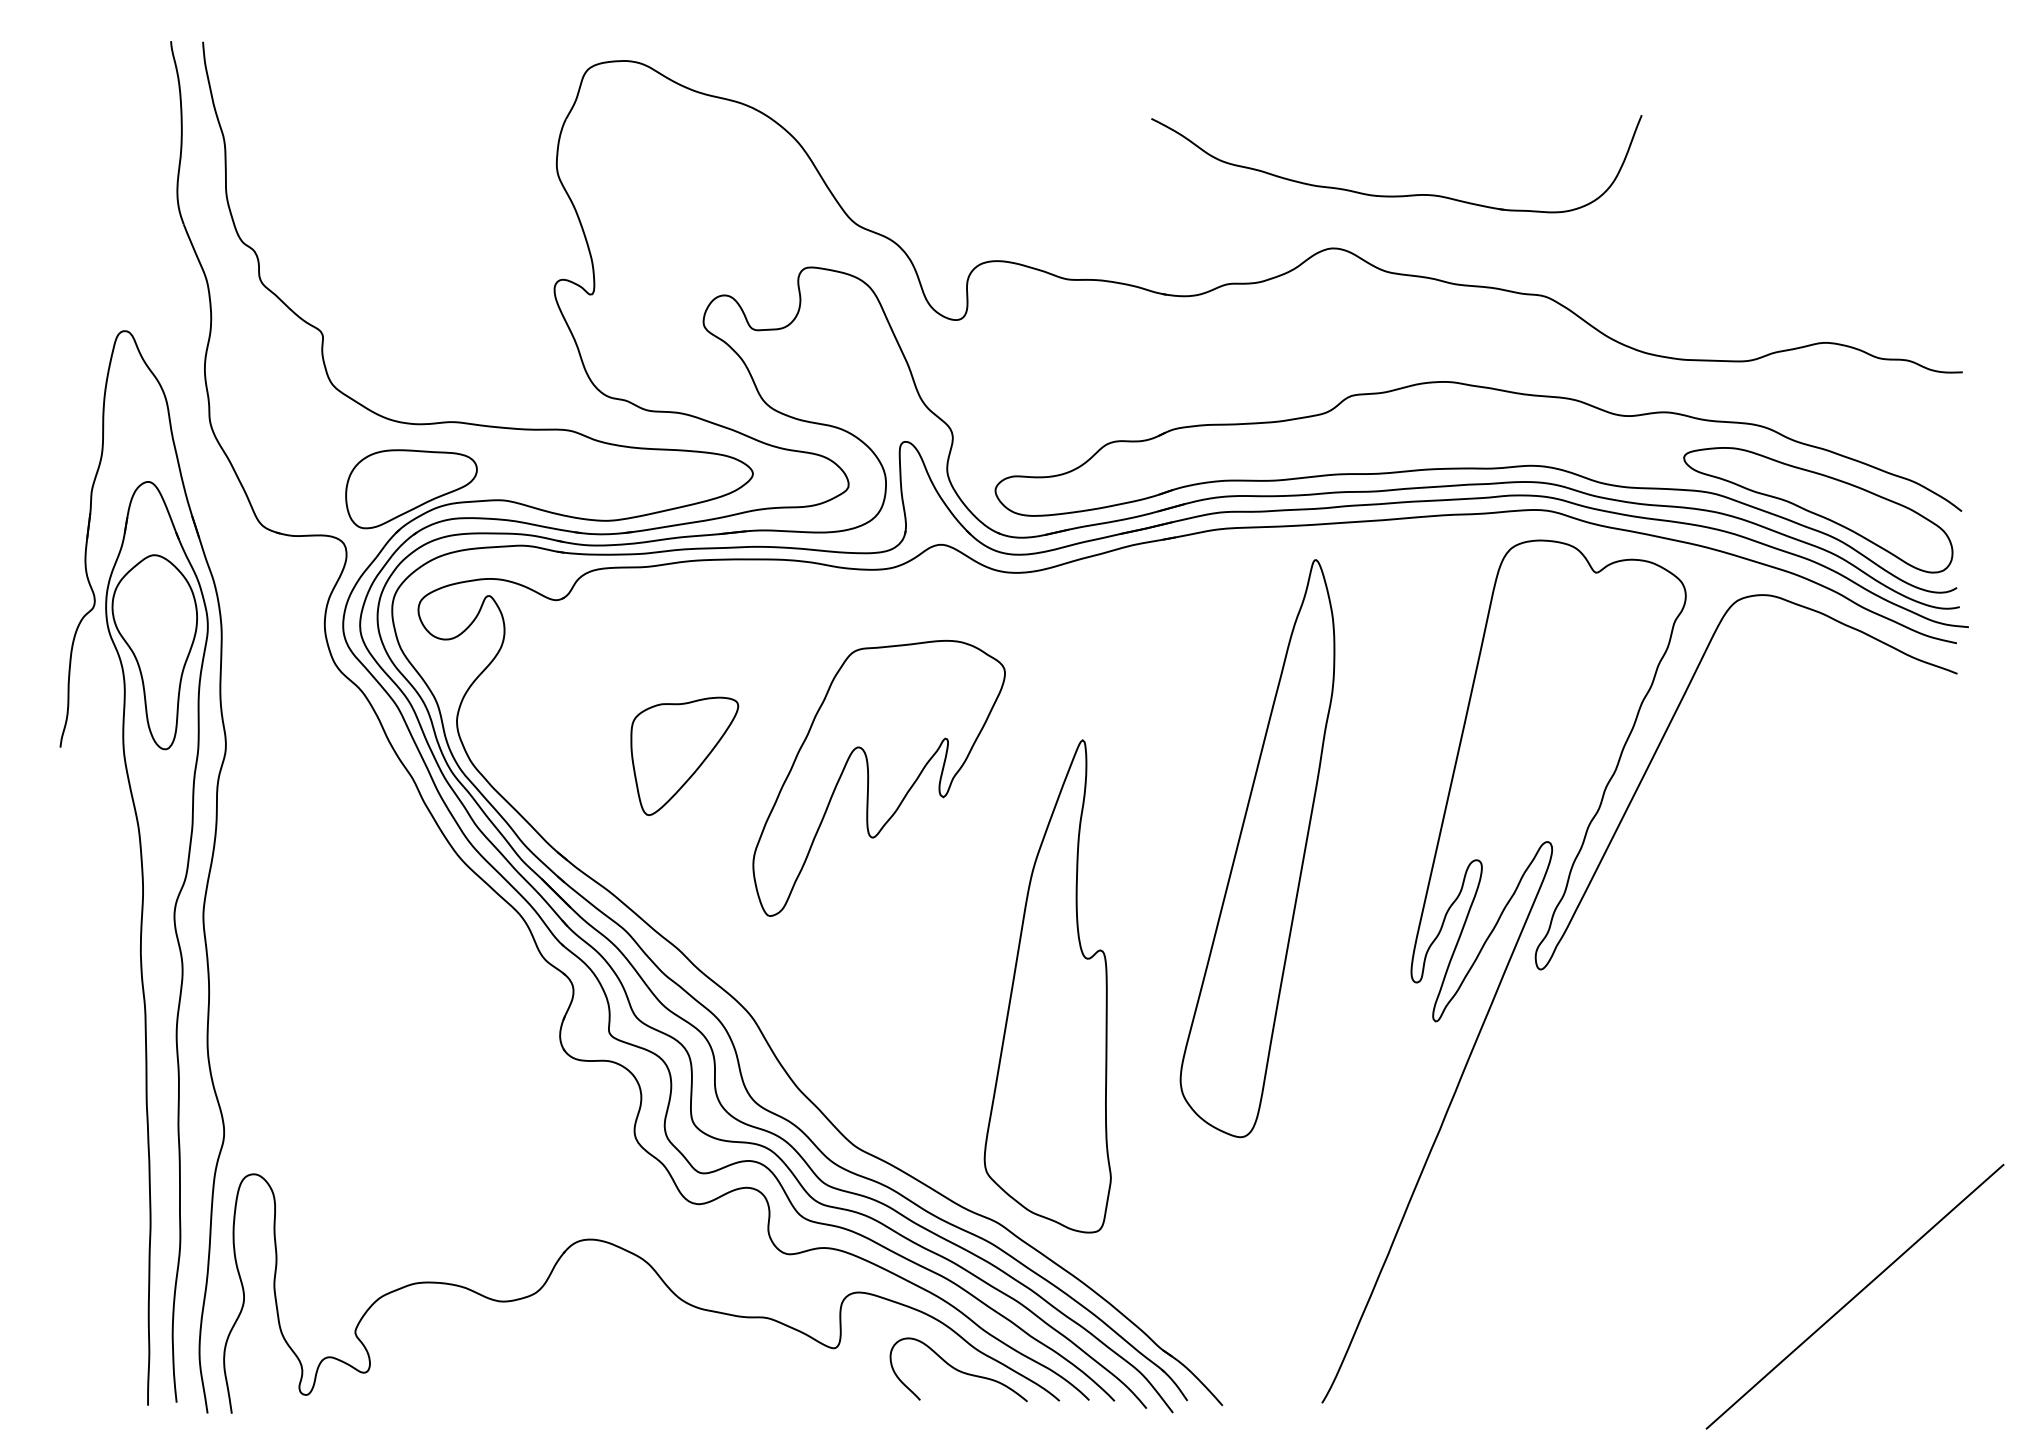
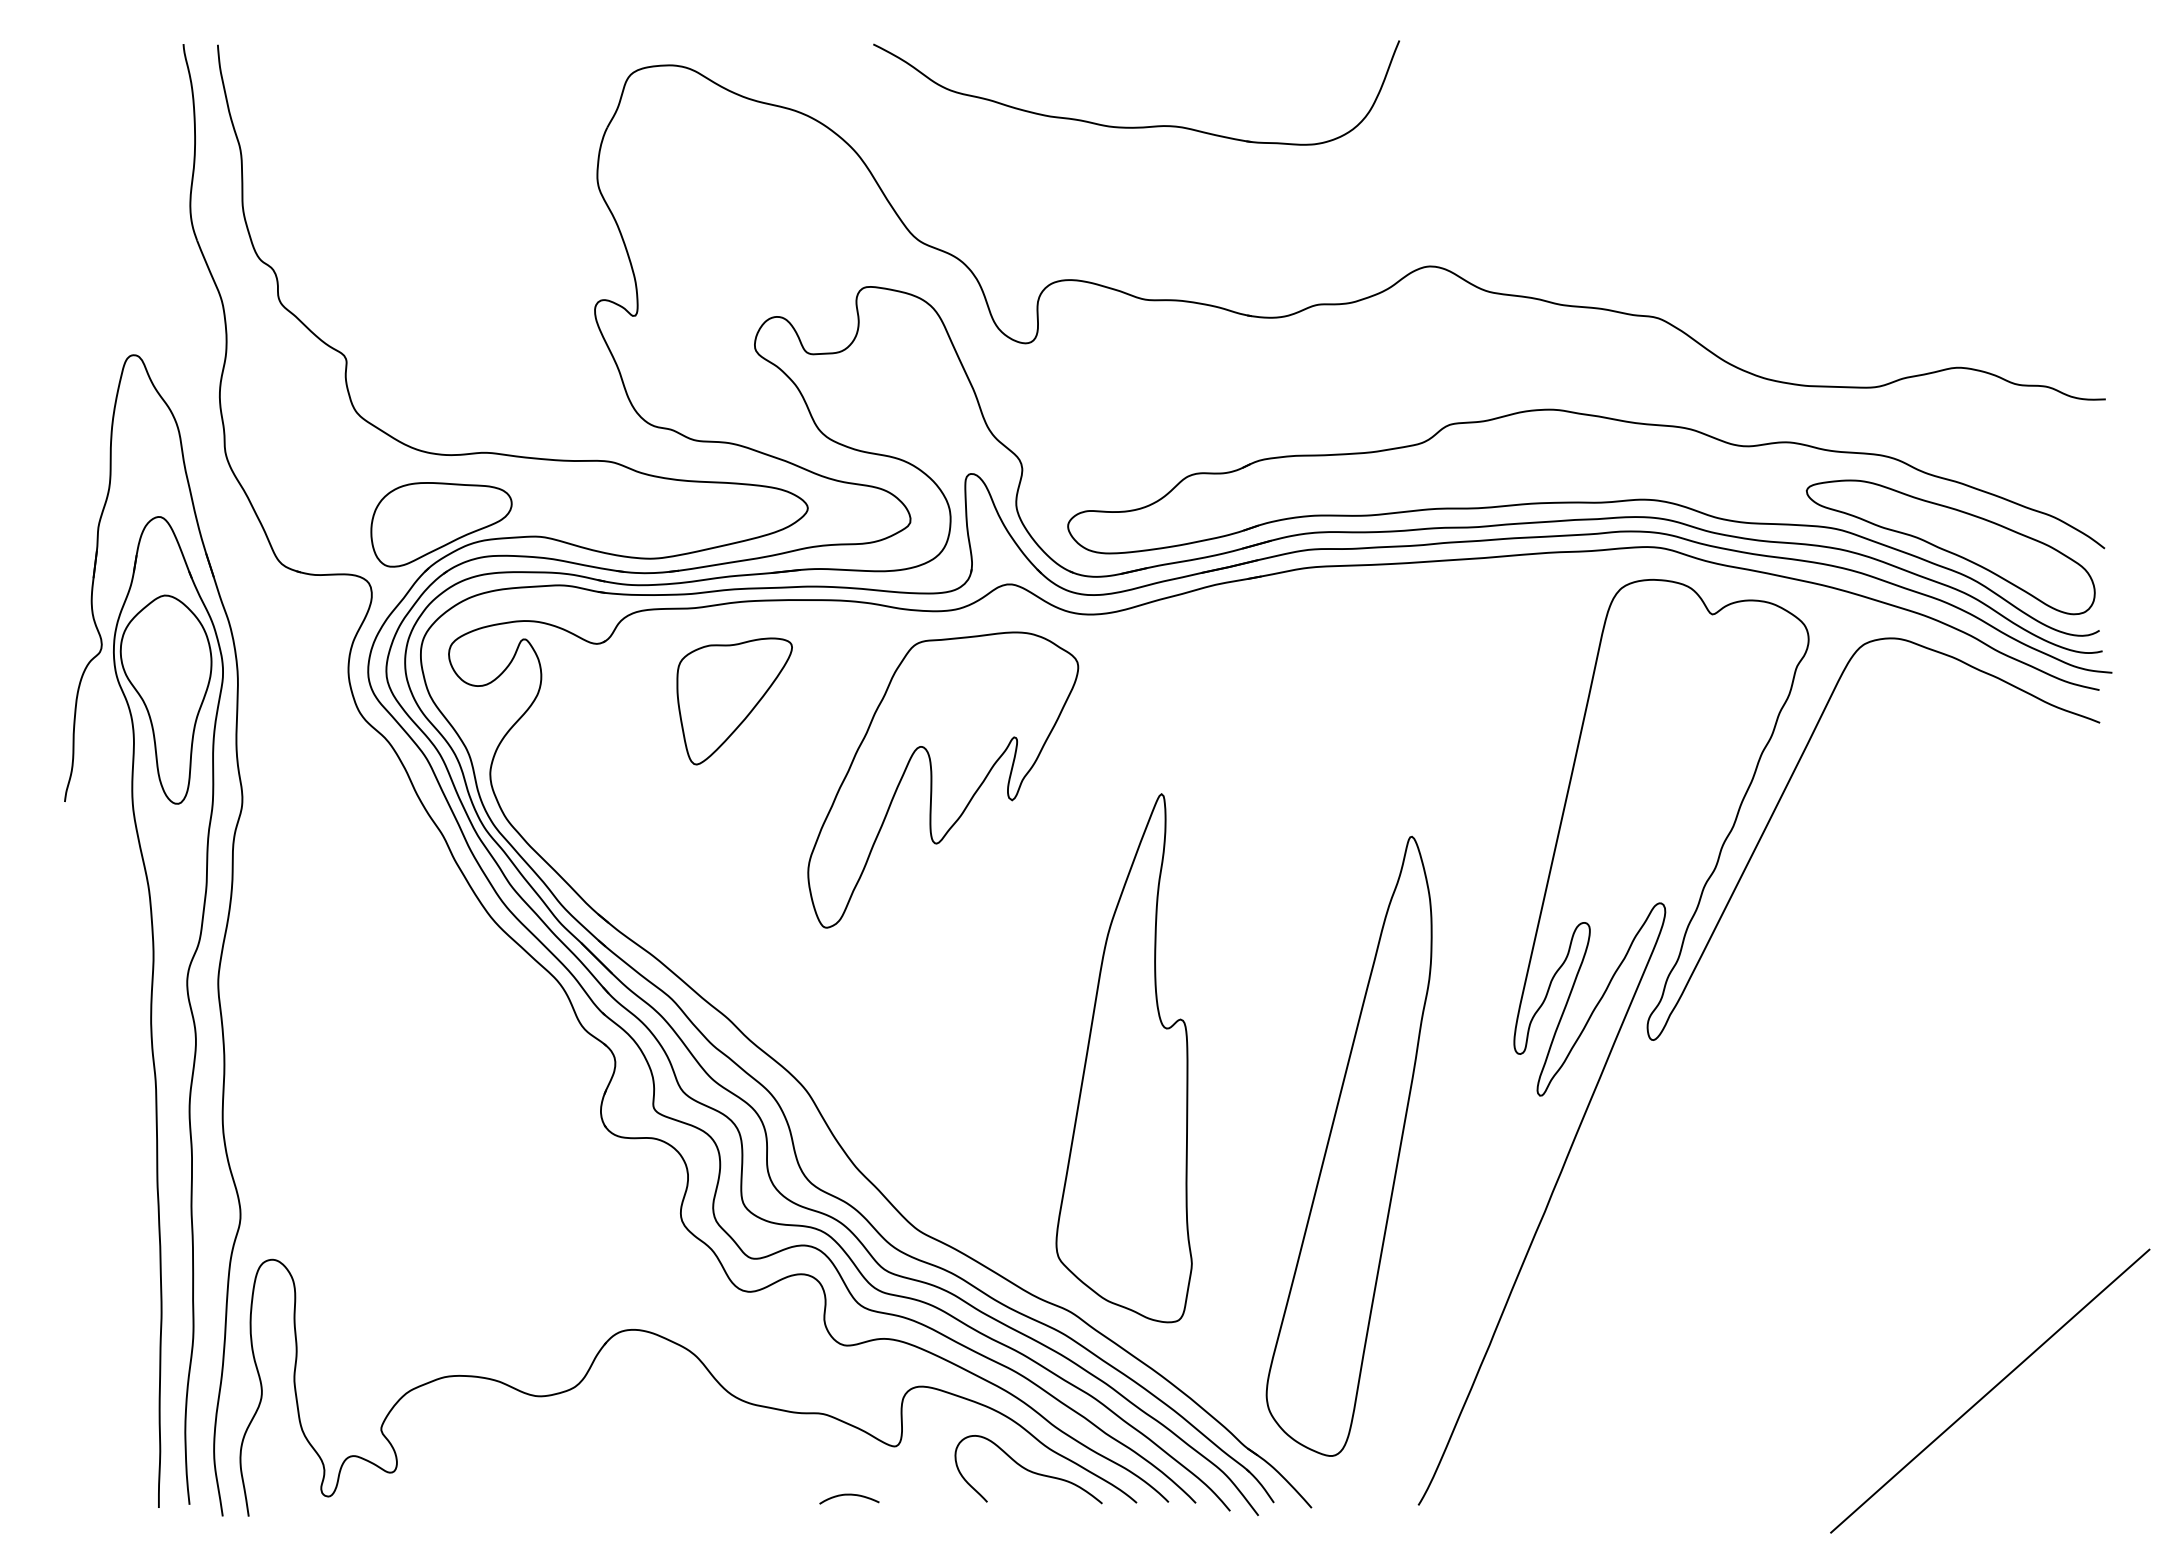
part: (1396, 195) -> (1136, 126), moved
part: (684, 756) -> (734, 701), moved
part: (879, 777) -> (943, 779), moved
part: (1256, 847) -> (1348, 1145), moved
curve: (791, 1394) -> (849, 1495), added

